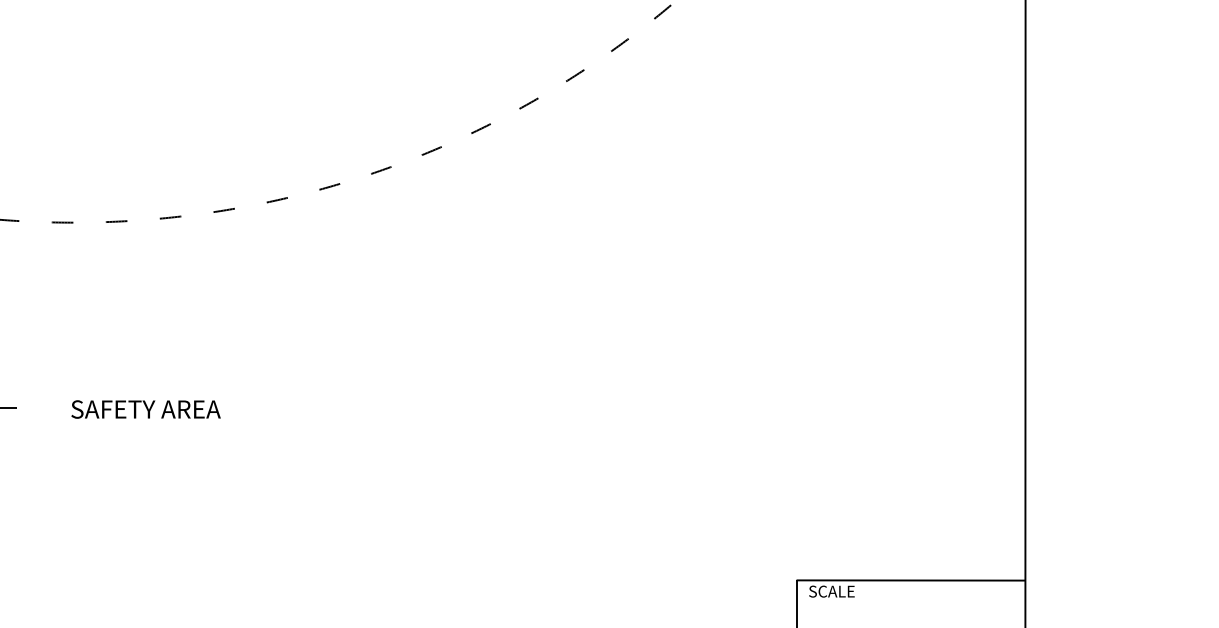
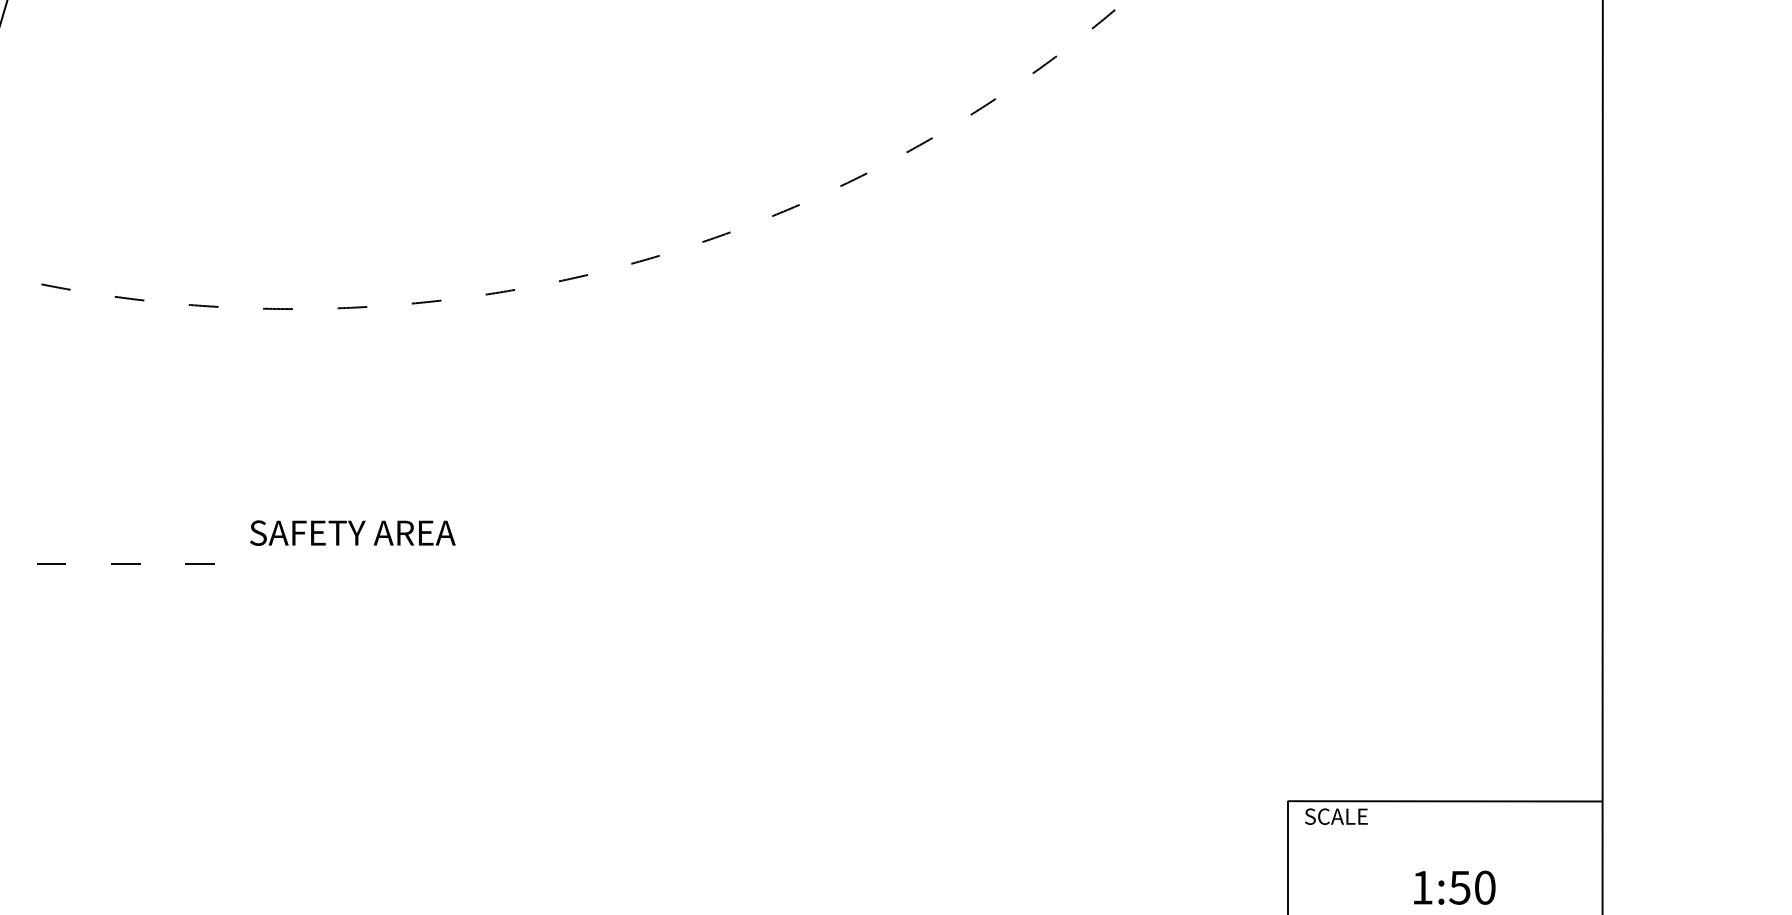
text: (145, 409) -> (352, 532), moved

